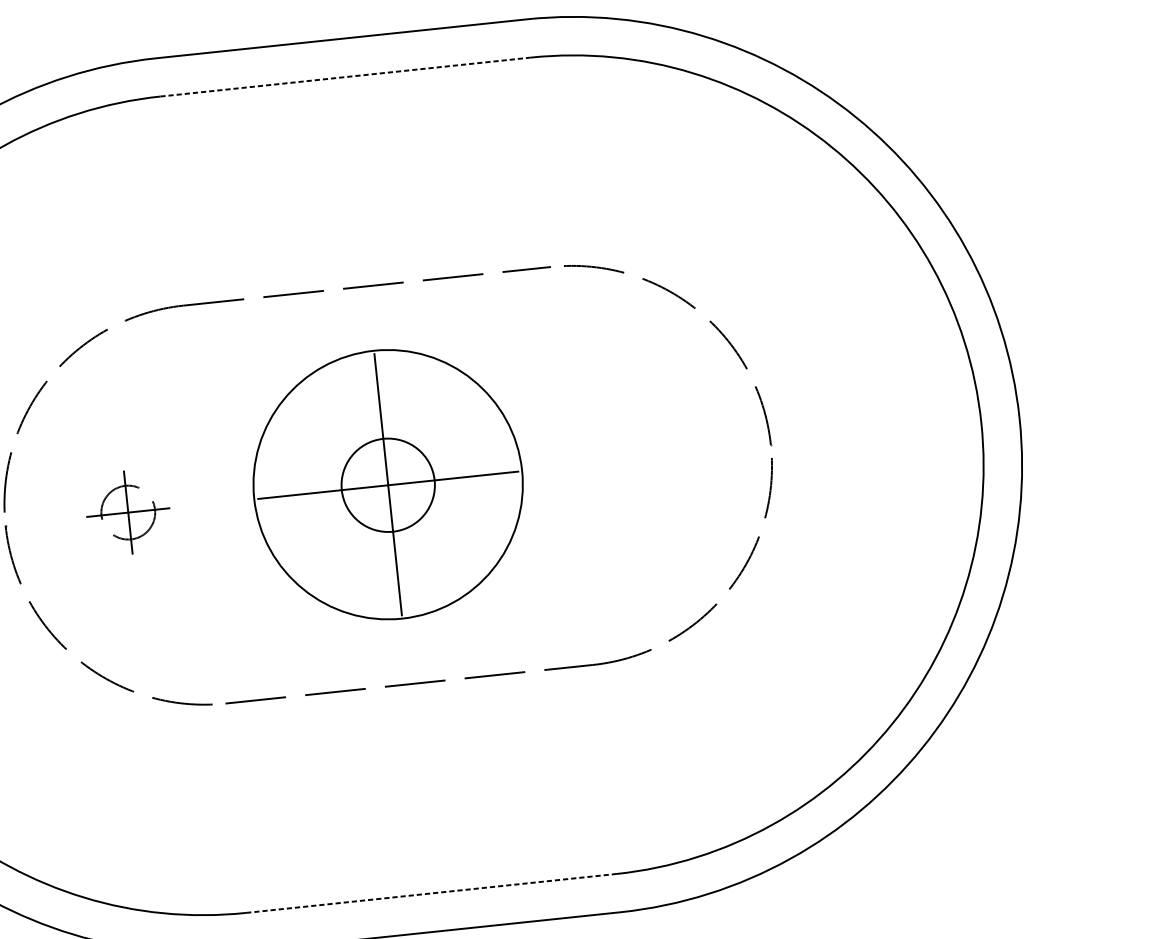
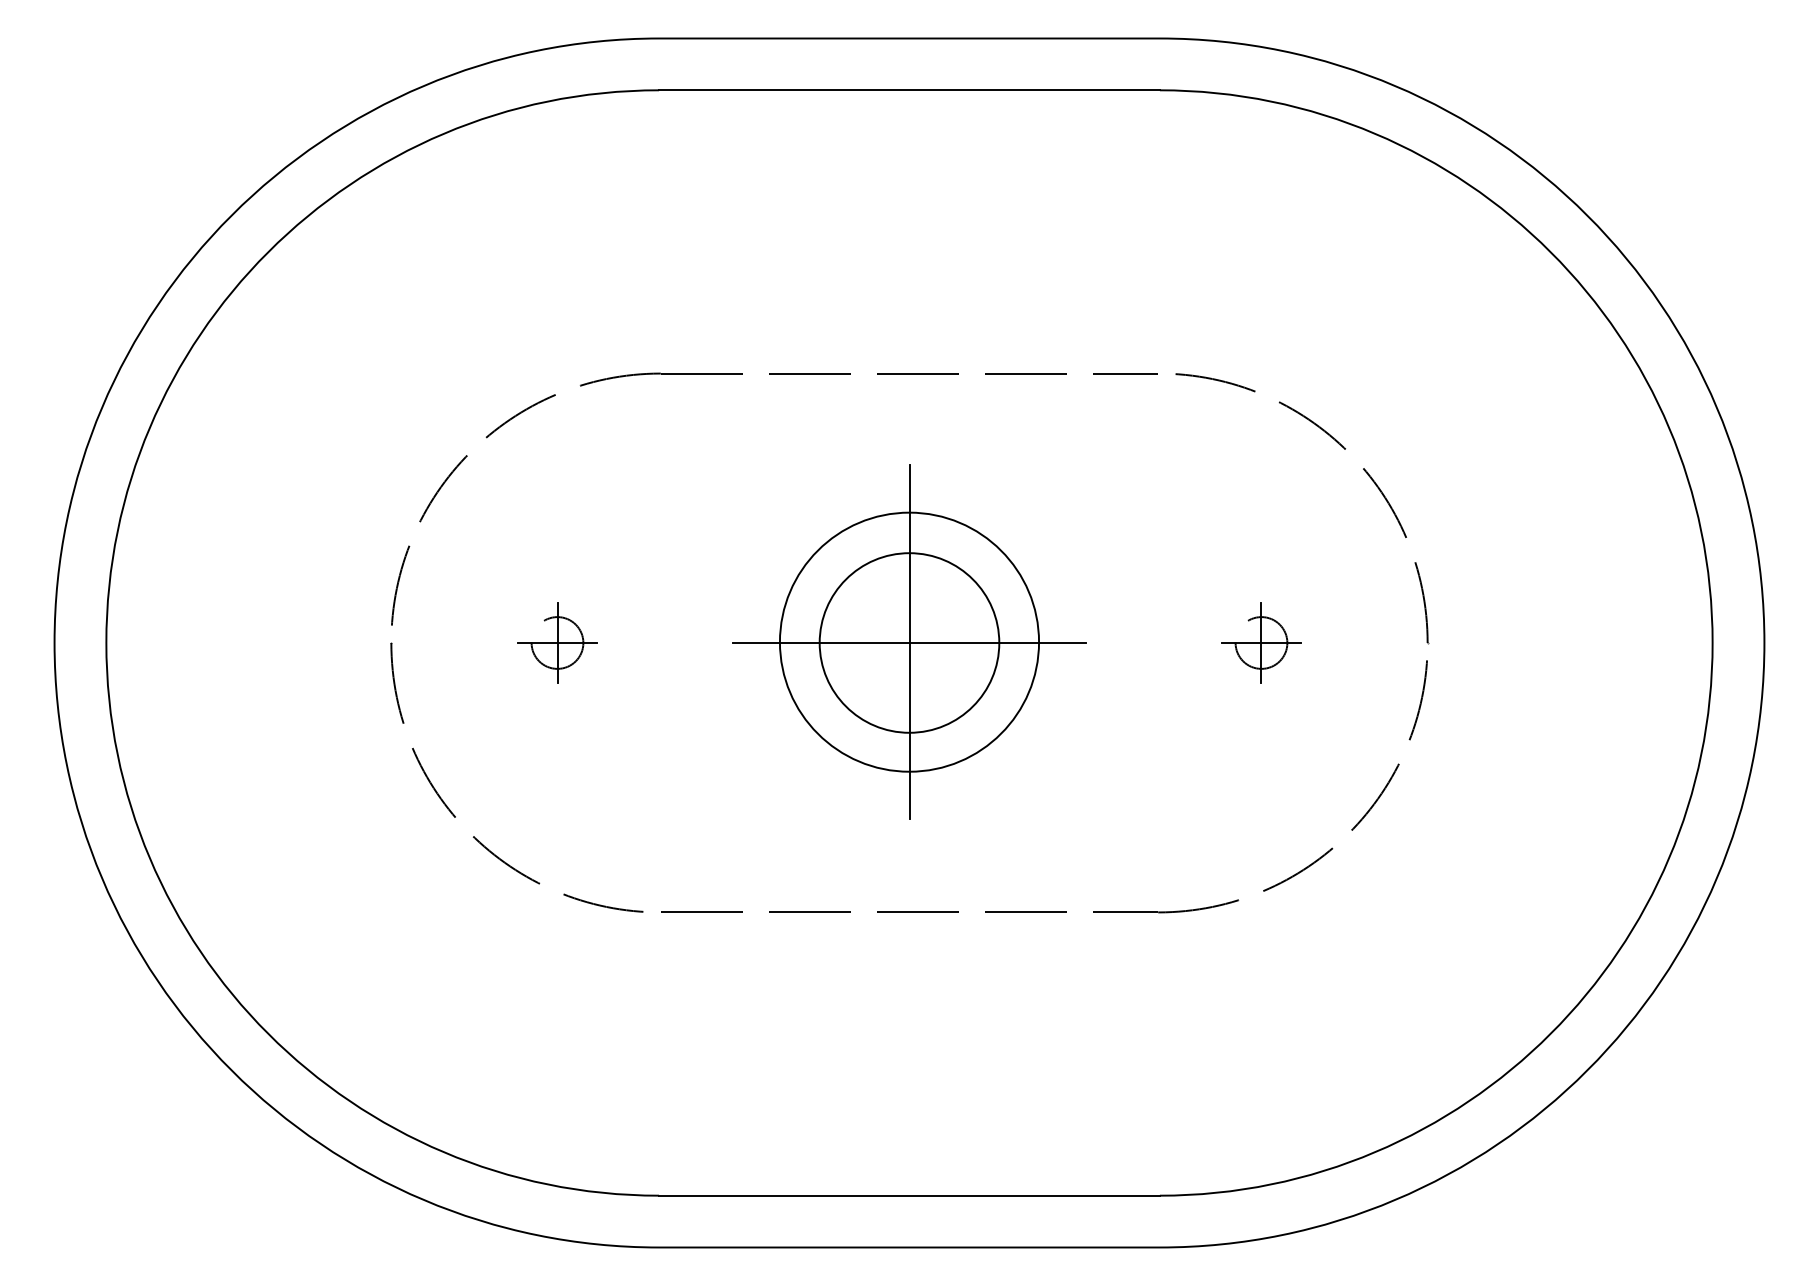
line: (345, 77) -> (909, 90), dashed -> solid
part: (648, 457) -> (1261, 642), added
circle: (388, 484) -> (909, 641), size x0.71
circle: (388, 484) -> (909, 642), size x1.43
part: (128, 512) -> (557, 642), size x0.71
line: (431, 893) -> (909, 1195), dashed -> solid

